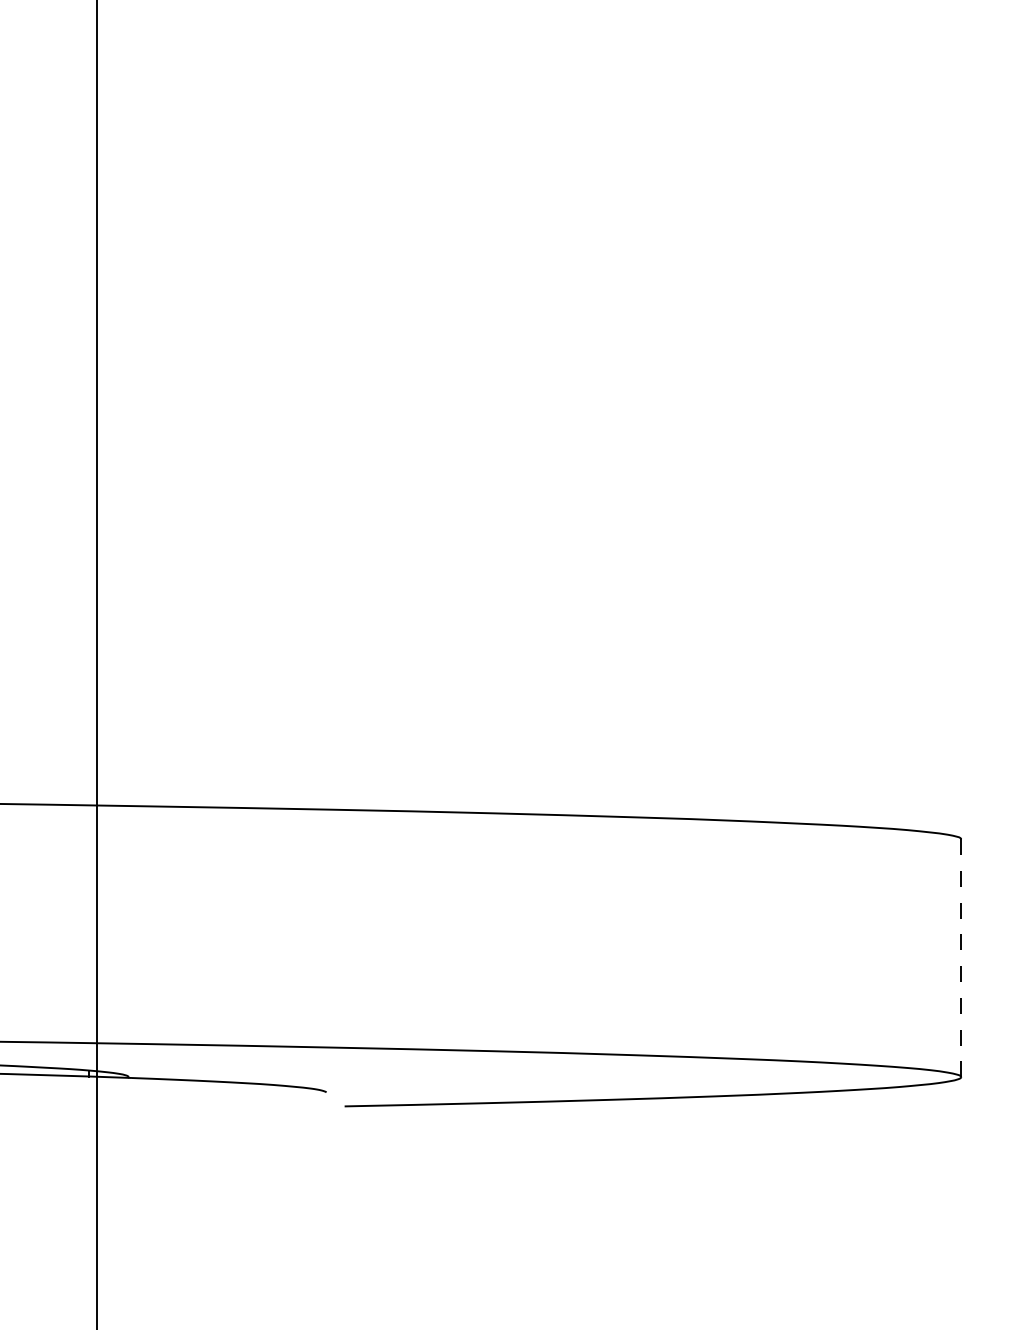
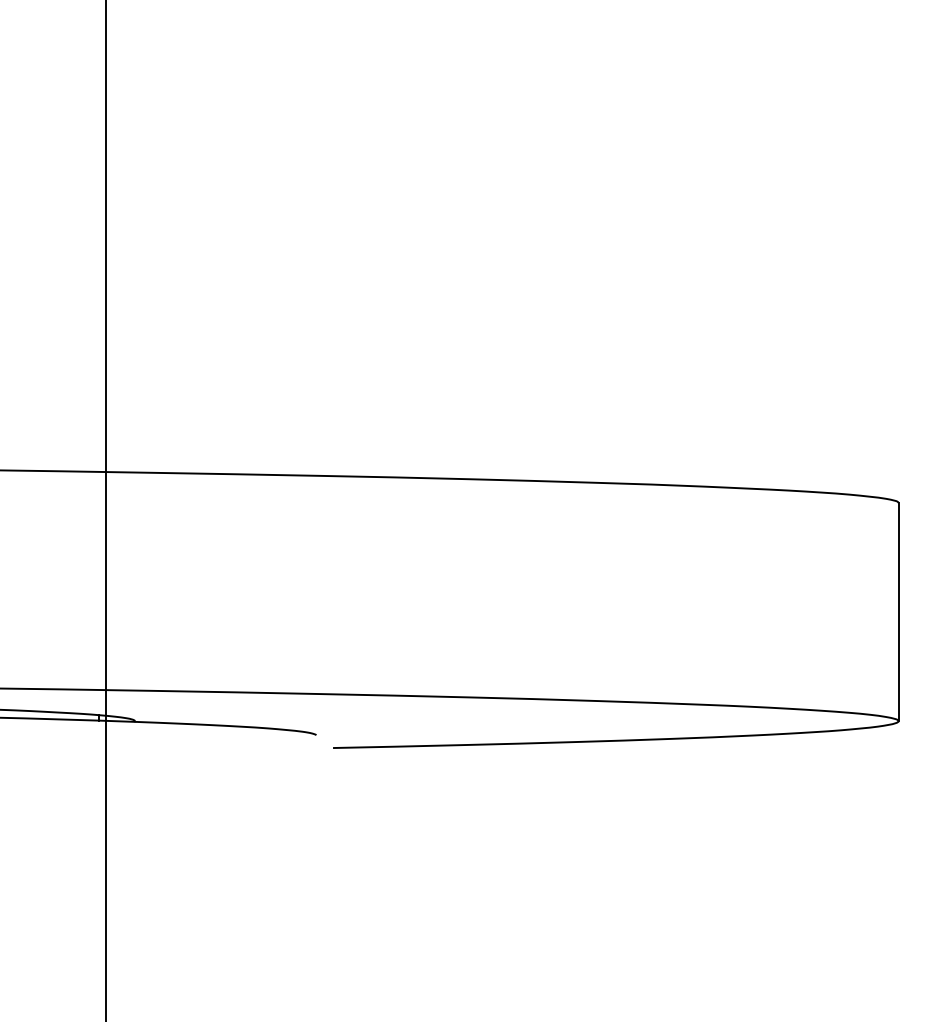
line: (961, 958) -> (898, 612), dashed -> solid

